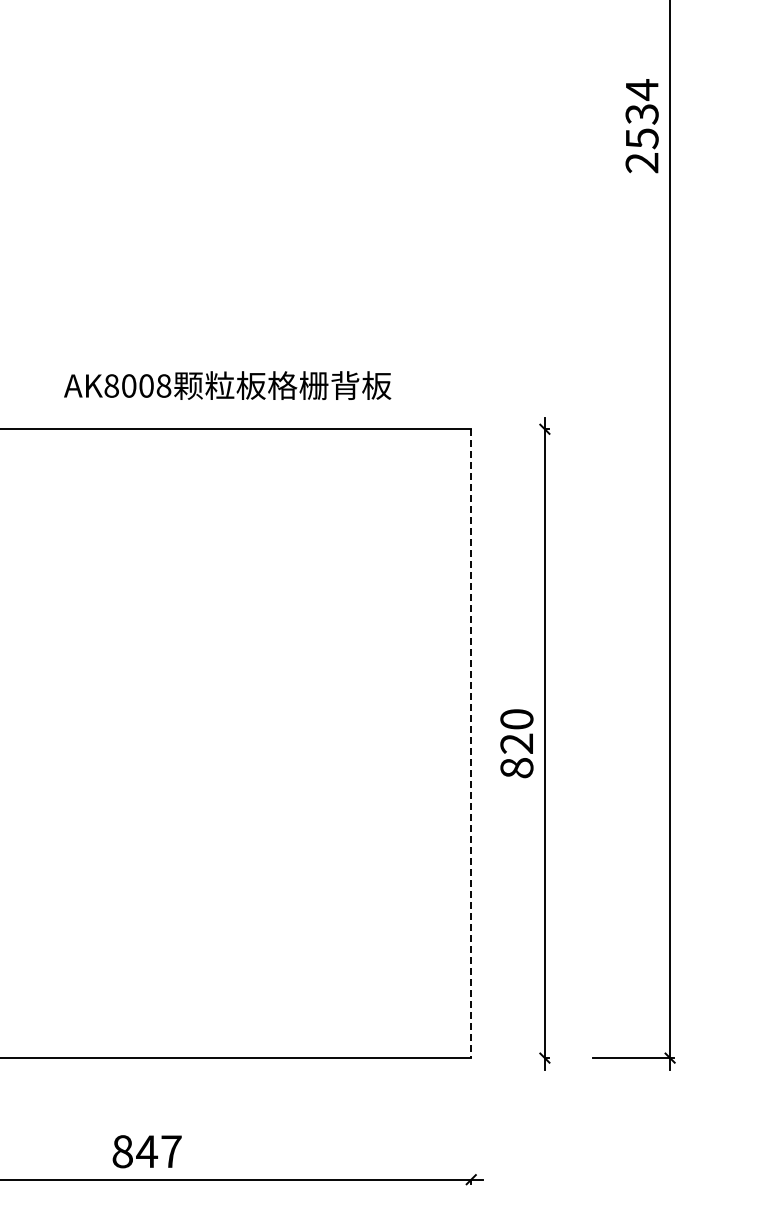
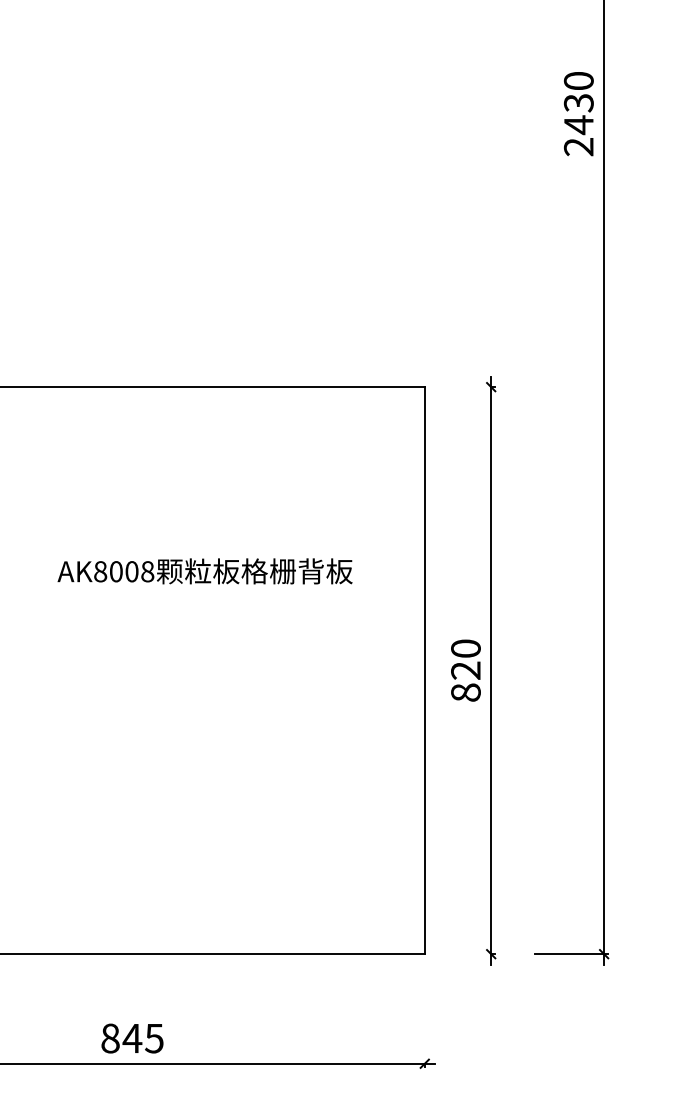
text: (641, 114) -> (578, 103), 2534 -> 2430
text: (227, 385) -> (204, 571), moved
line: (471, 744) -> (425, 671), dashed -> solid
text: (171, 1151) -> (154, 1038), 847 -> 845

